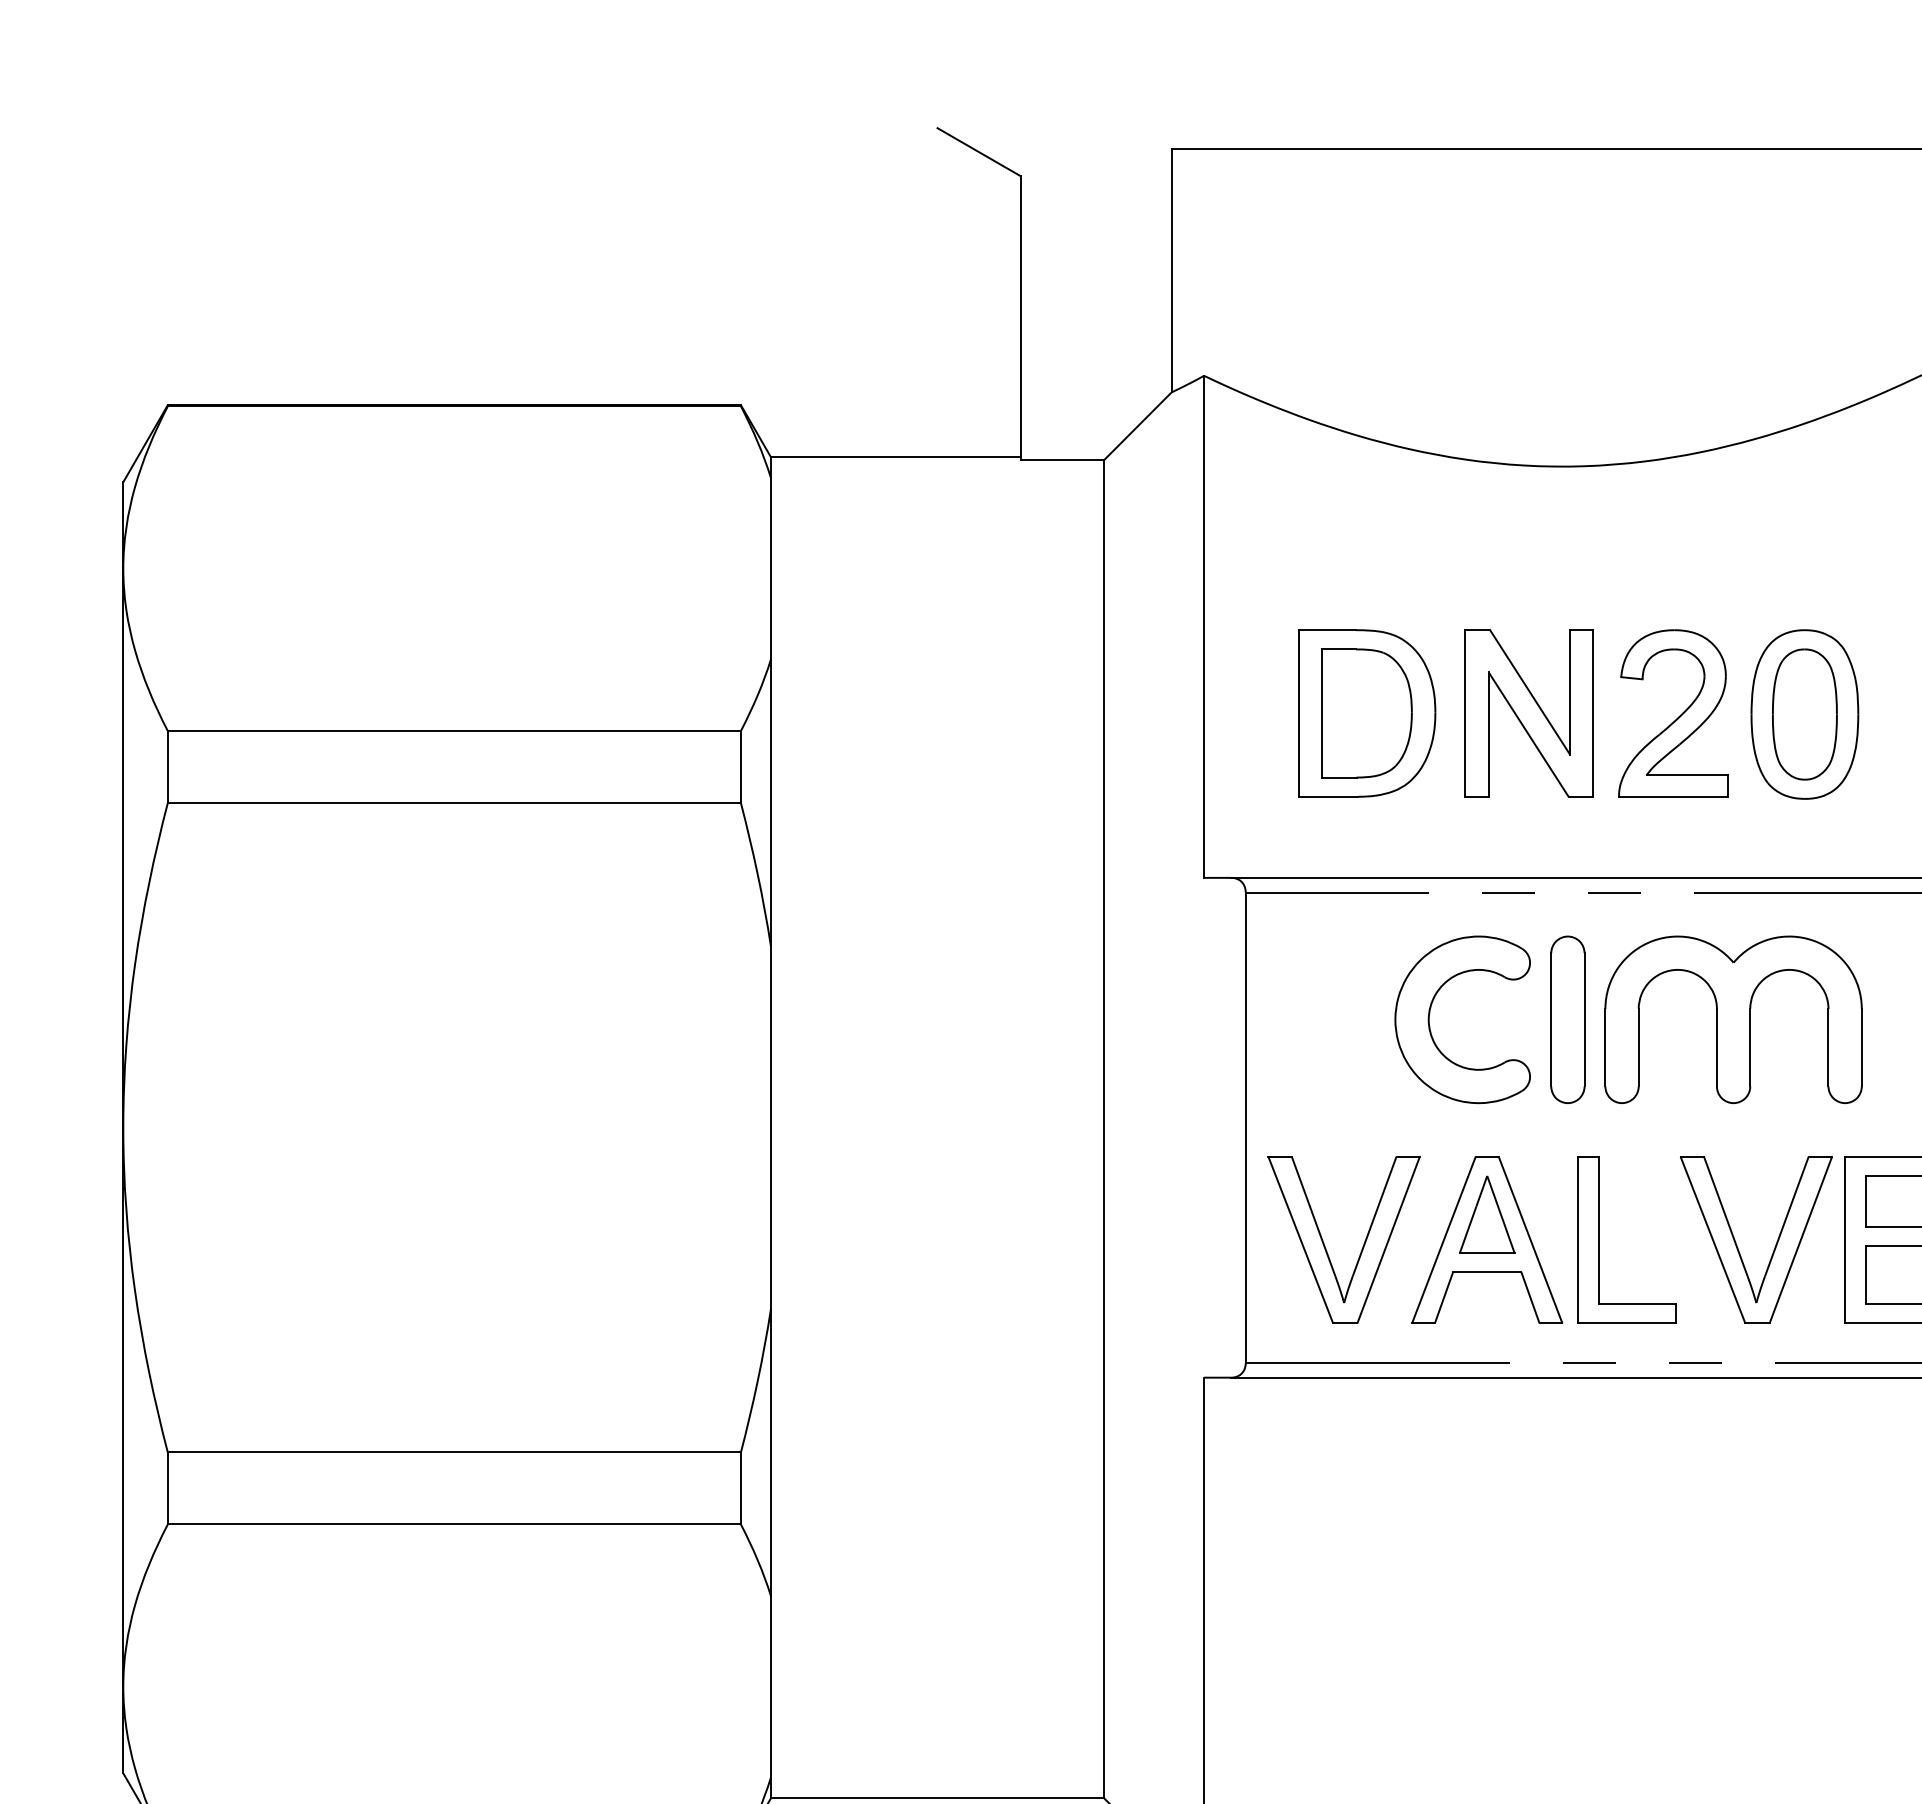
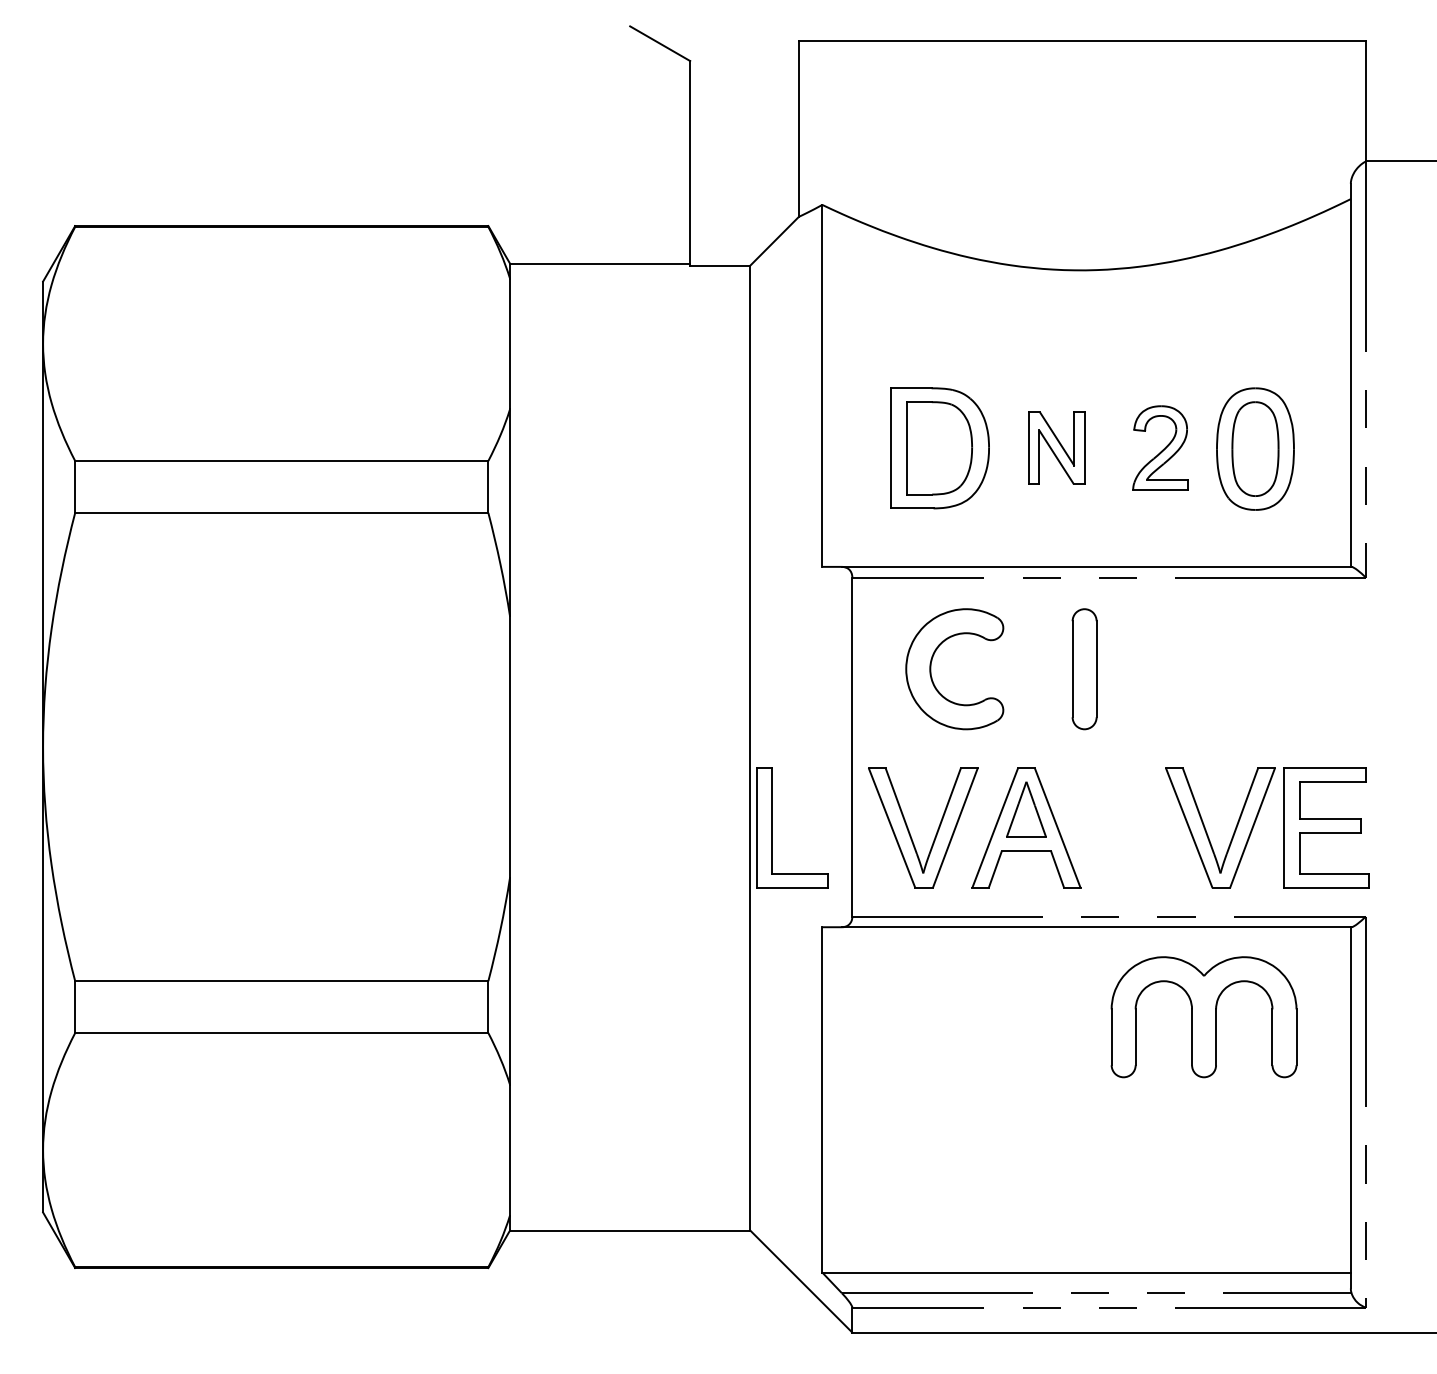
part: (1528, 712) -> (1056, 447), size x0.6
part: (1673, 712) -> (1160, 447), size x0.7
part: (1430, 1020) -> (931, 669), moved
part: (1732, 1020) -> (1203, 1017), moved
part: (1599, 1239) -> (772, 827), moved

